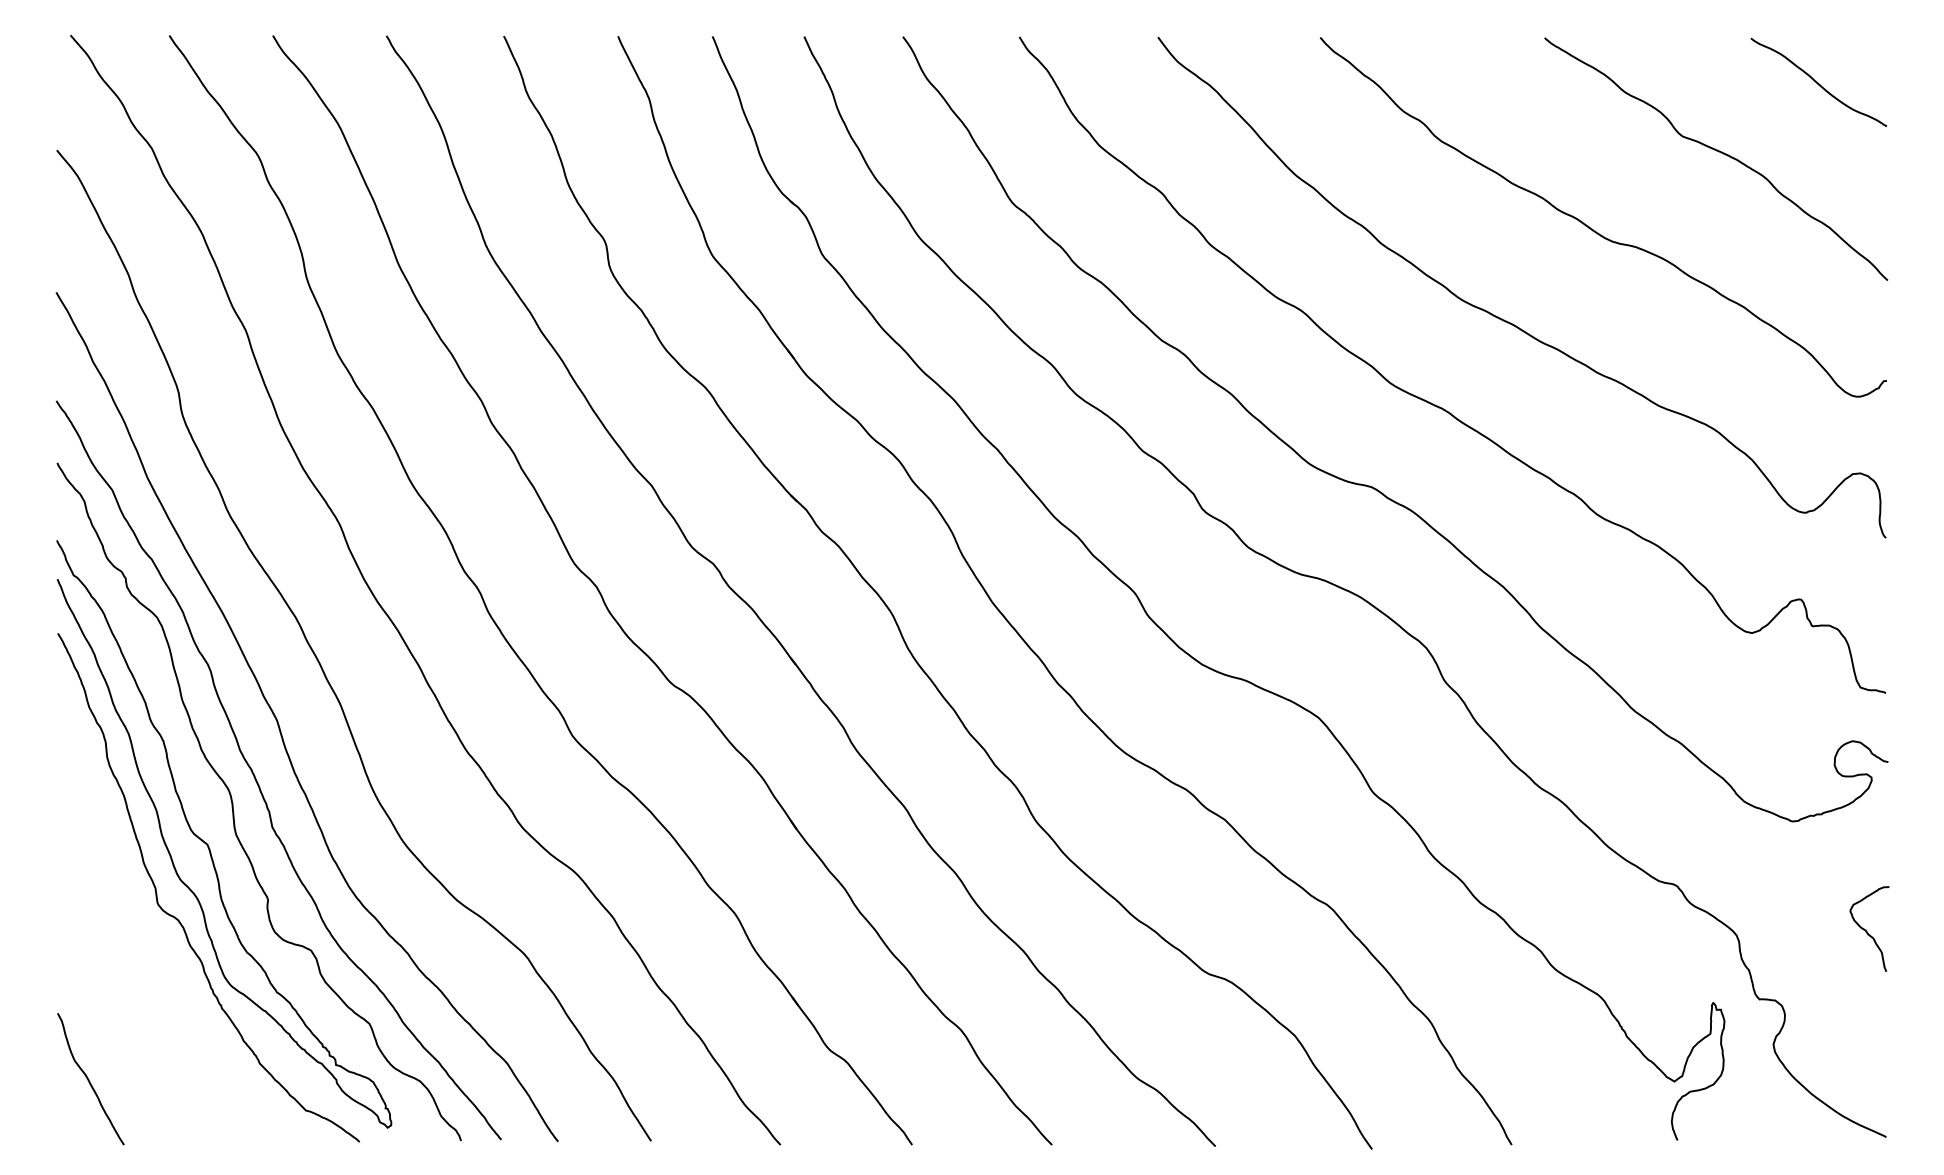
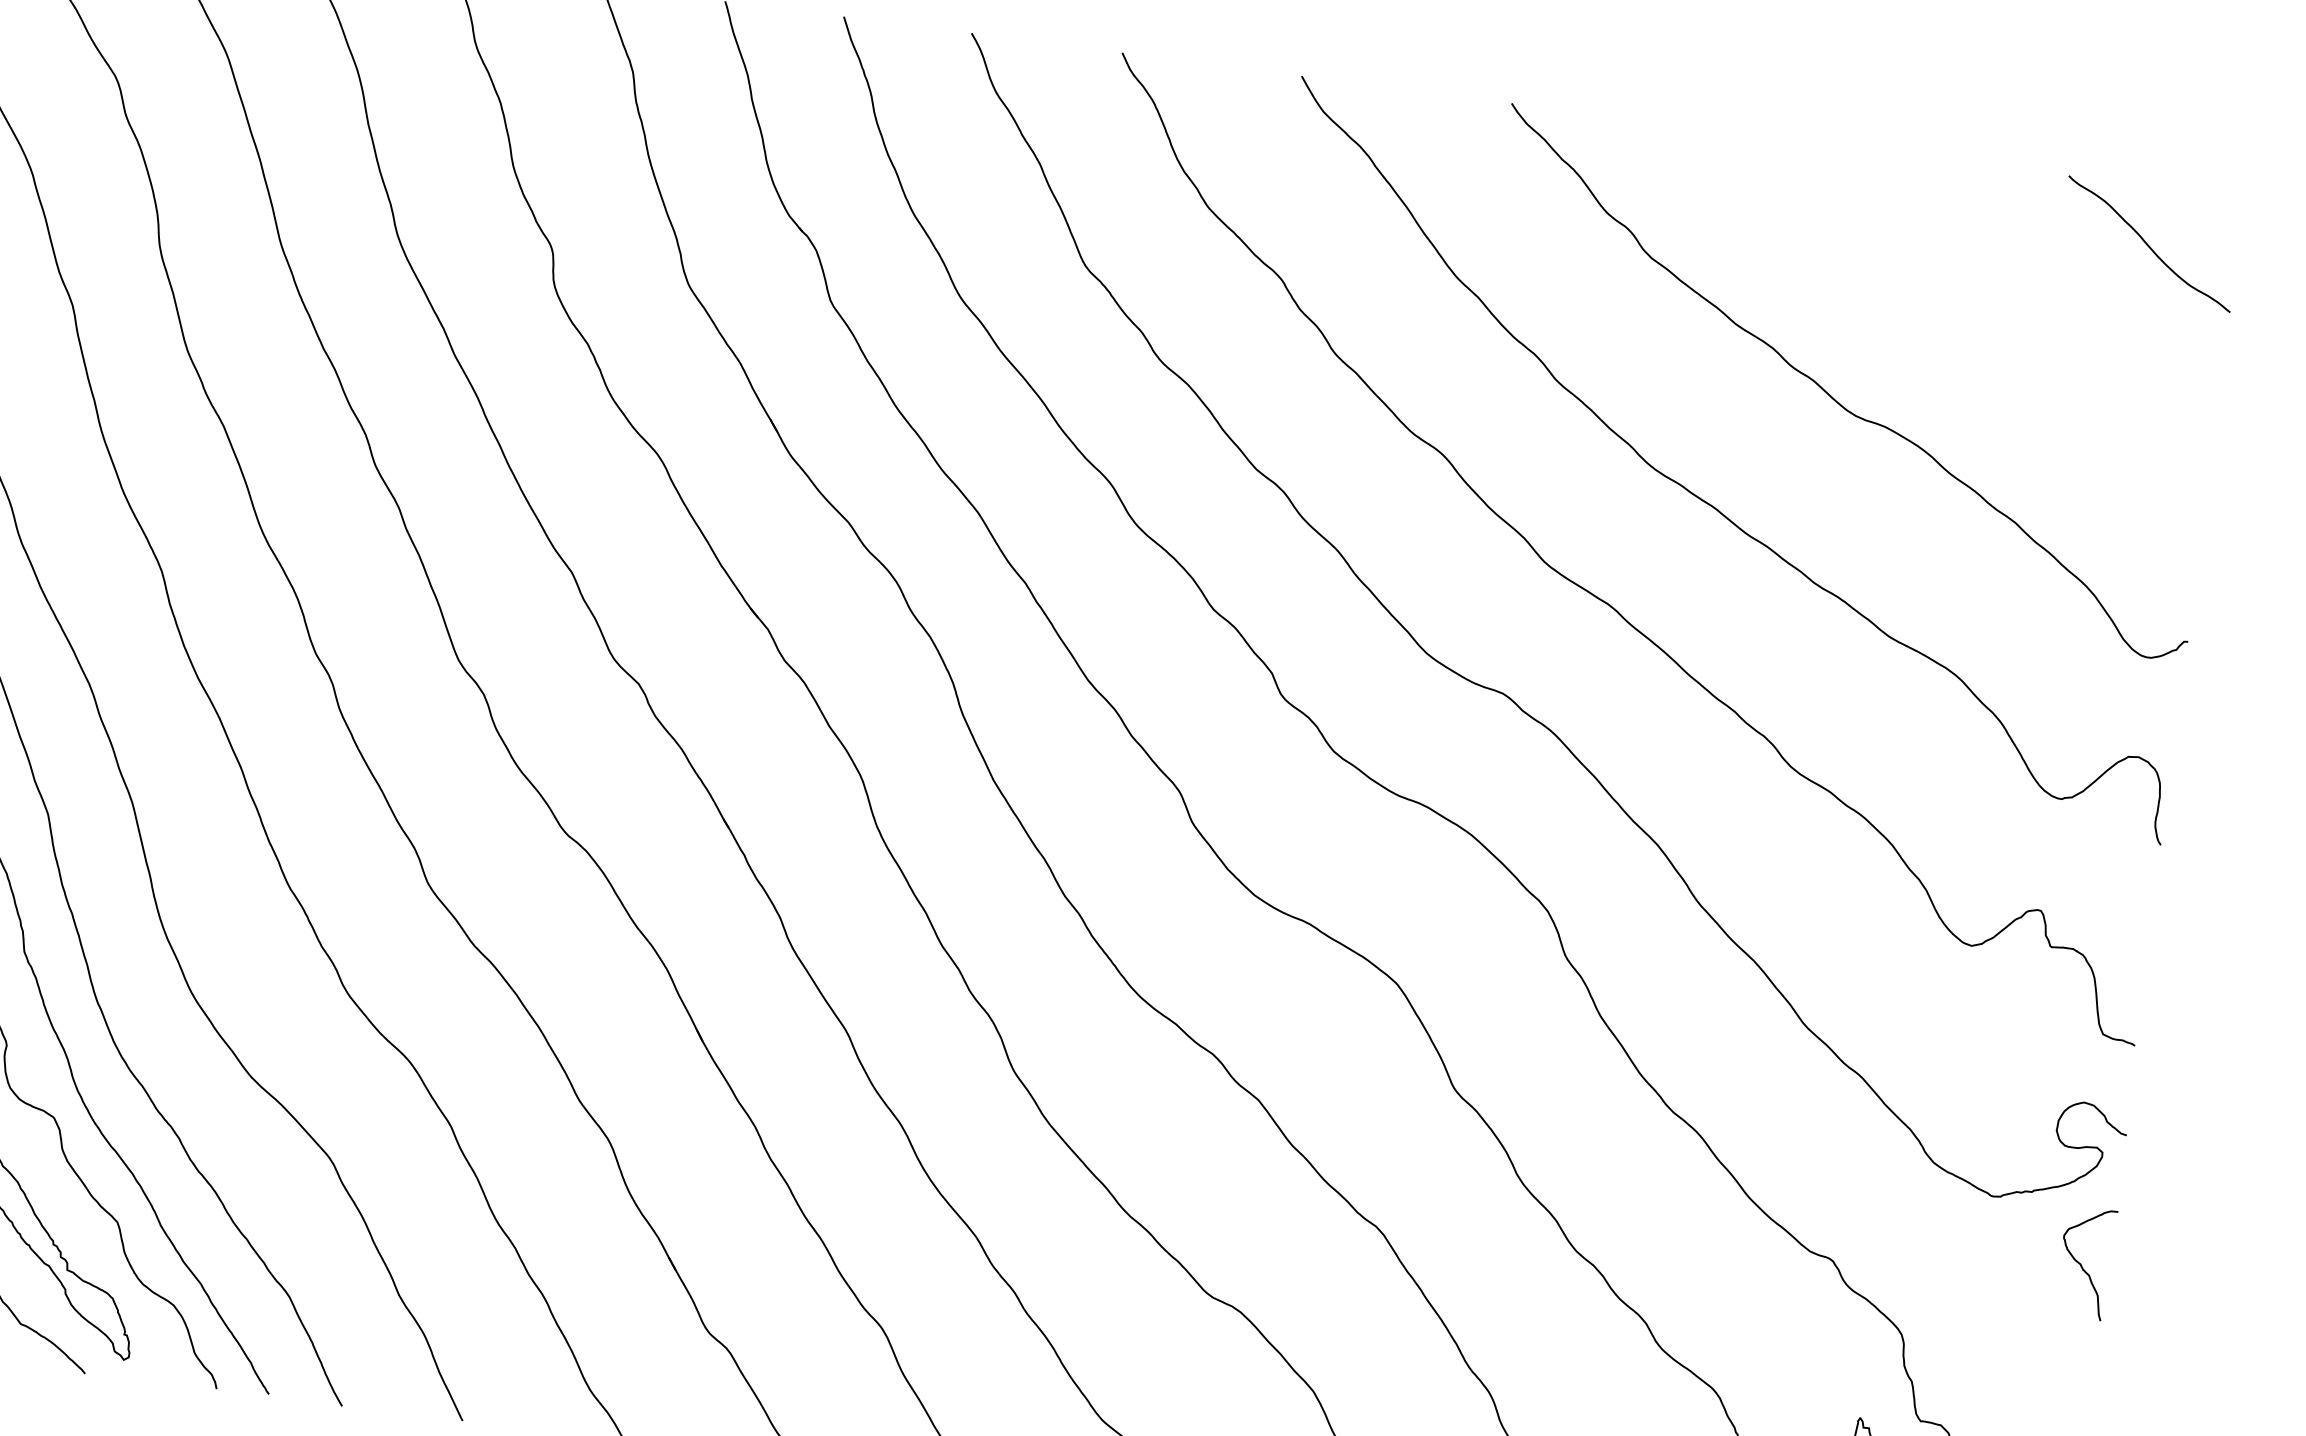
curve: (1718, 152) -> (2008, 318), removed
curve: (1866, 930) -> (2081, 1264), moved

